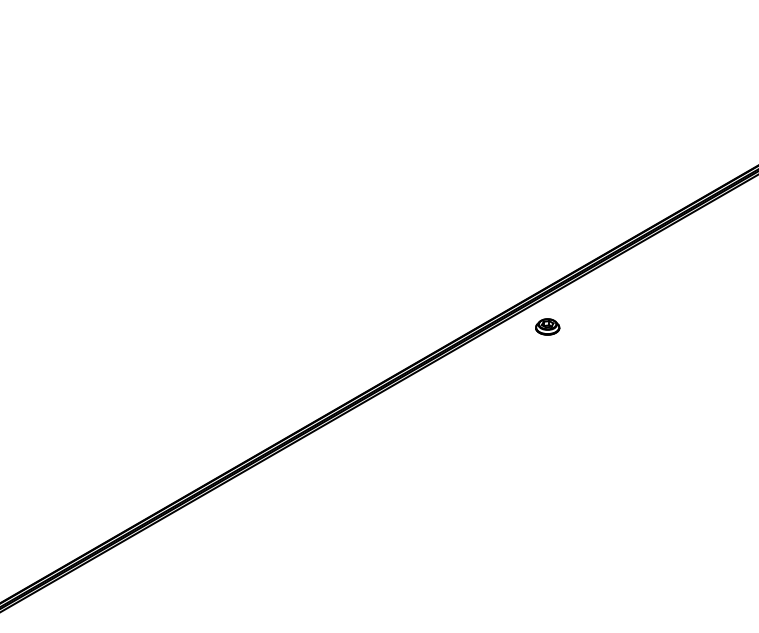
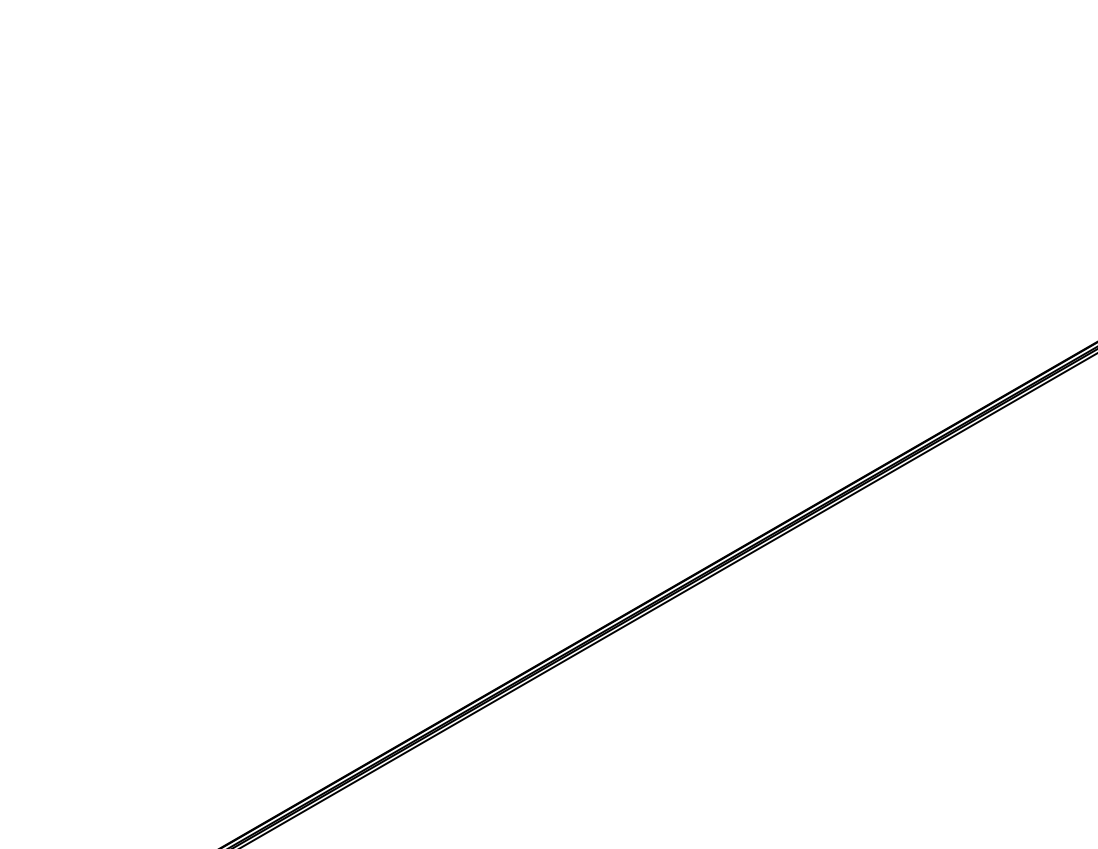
part: (547, 326) -> (848, 534), removed

